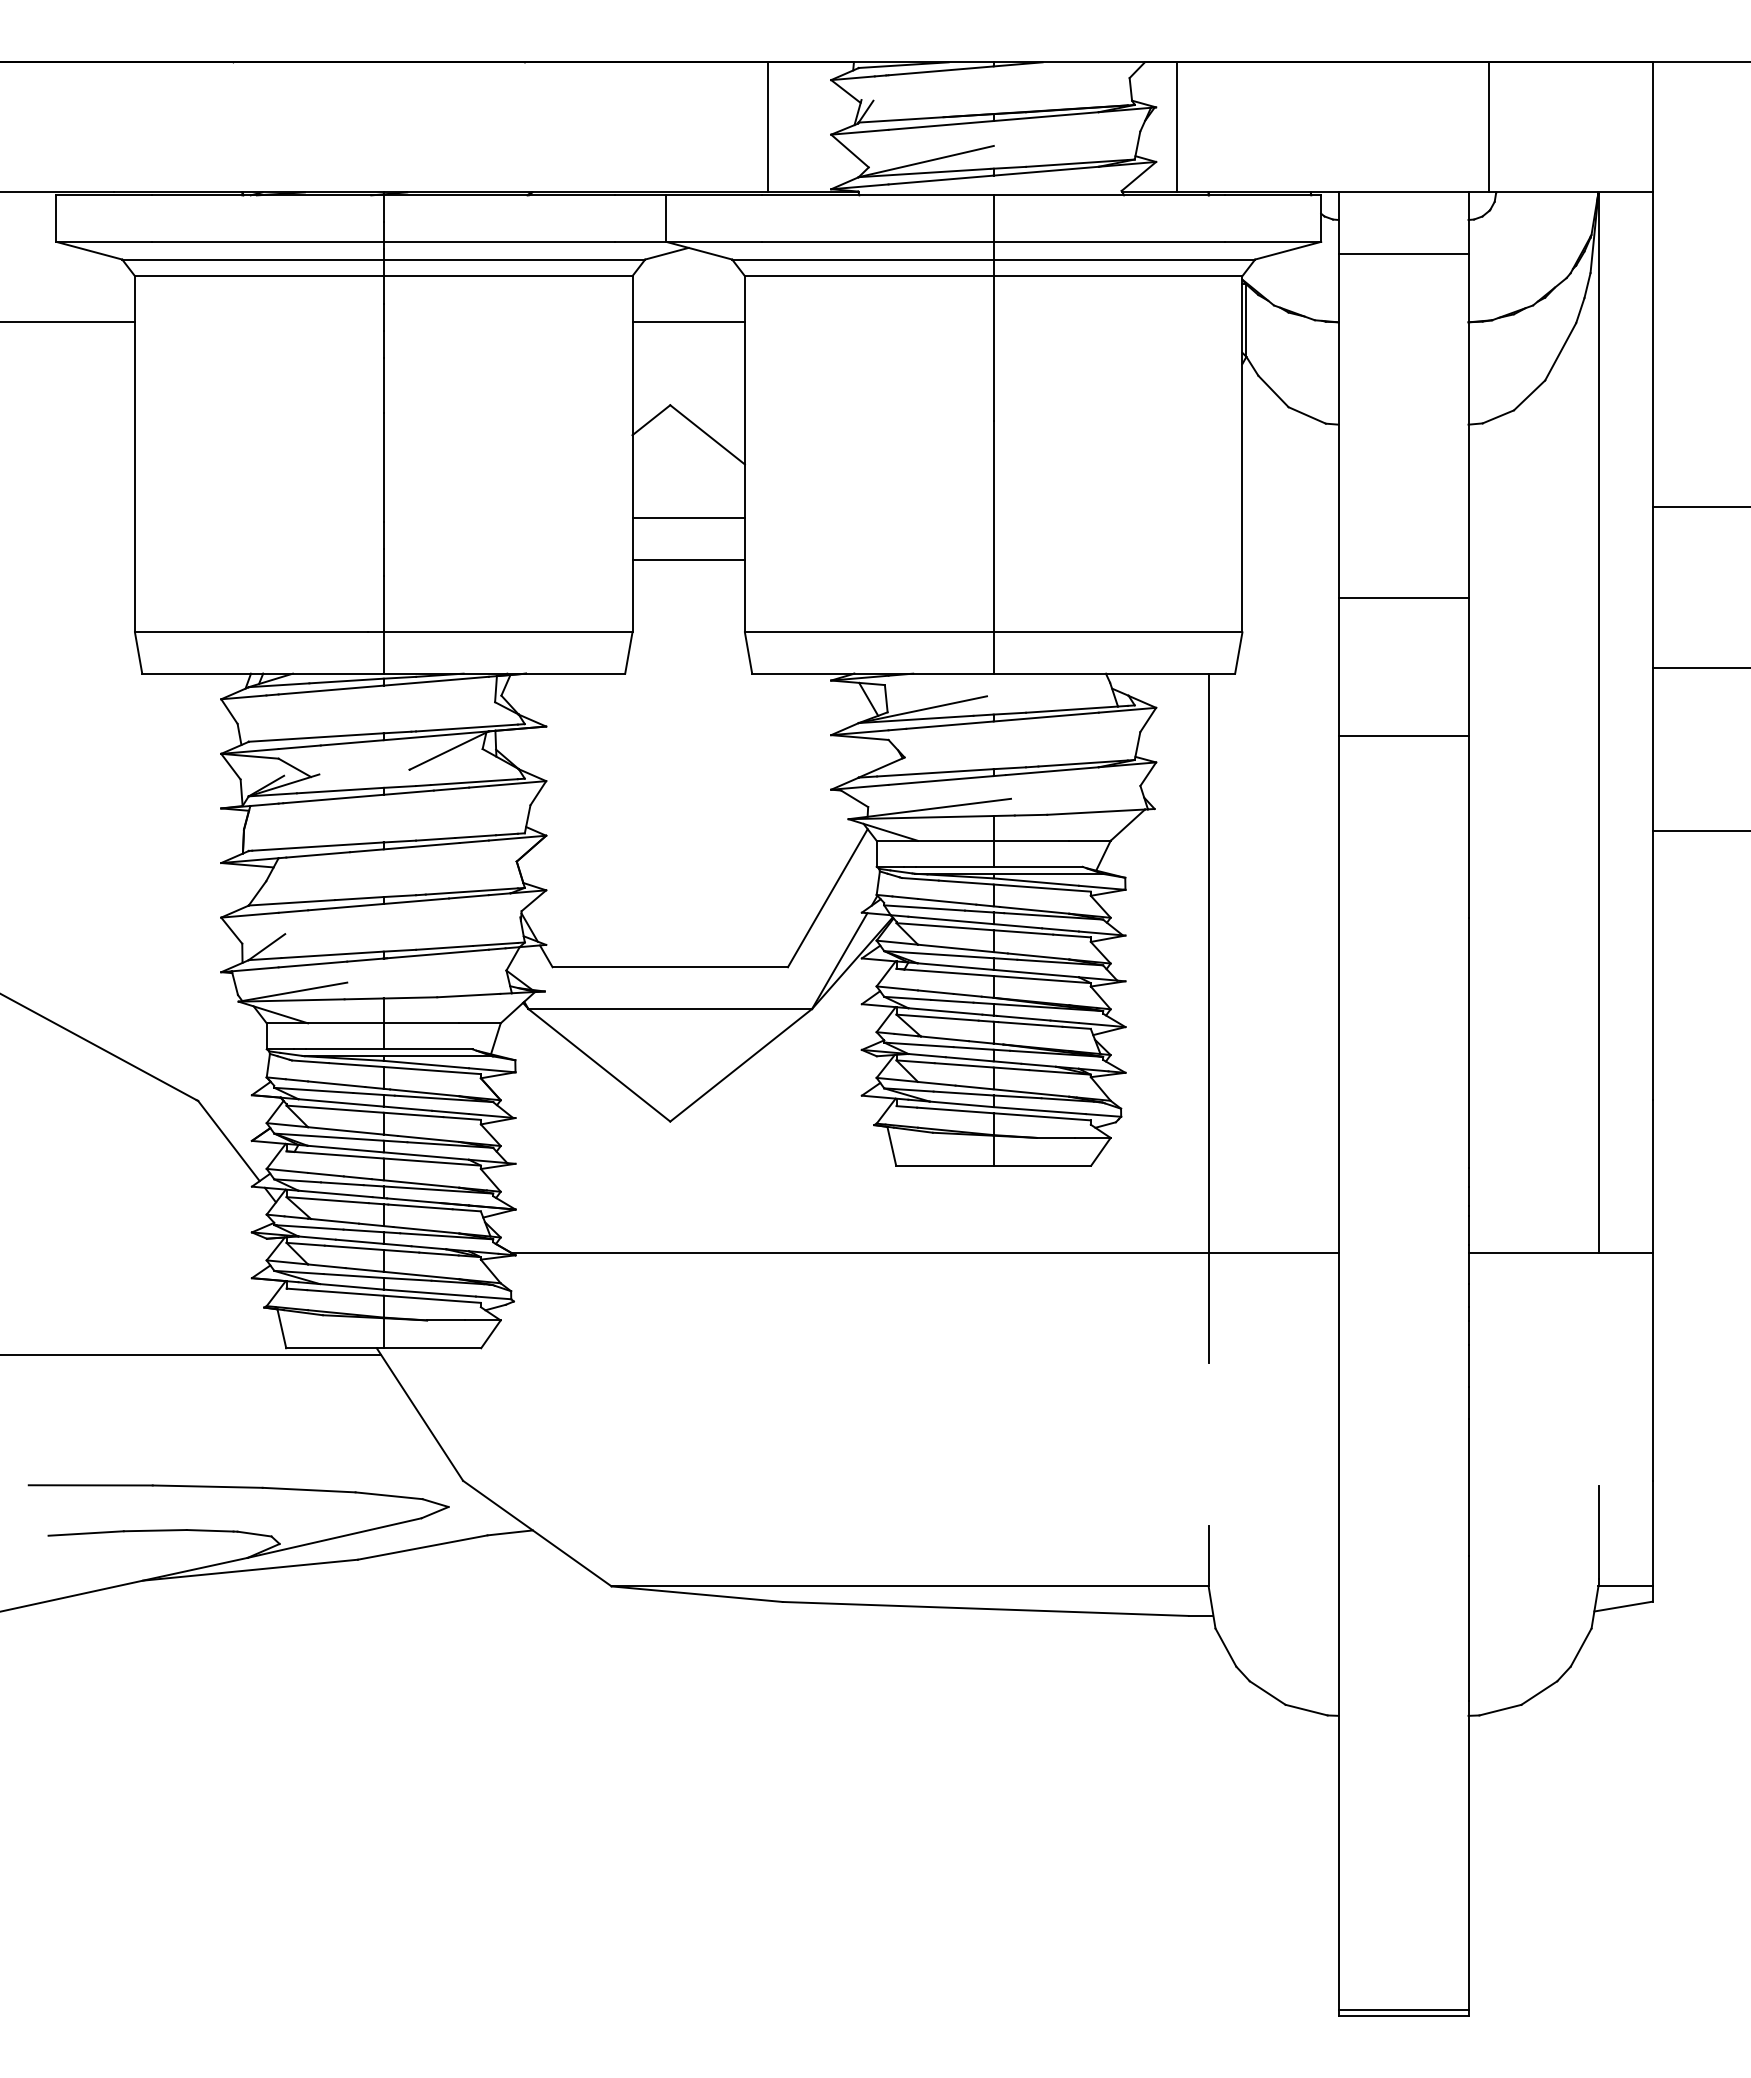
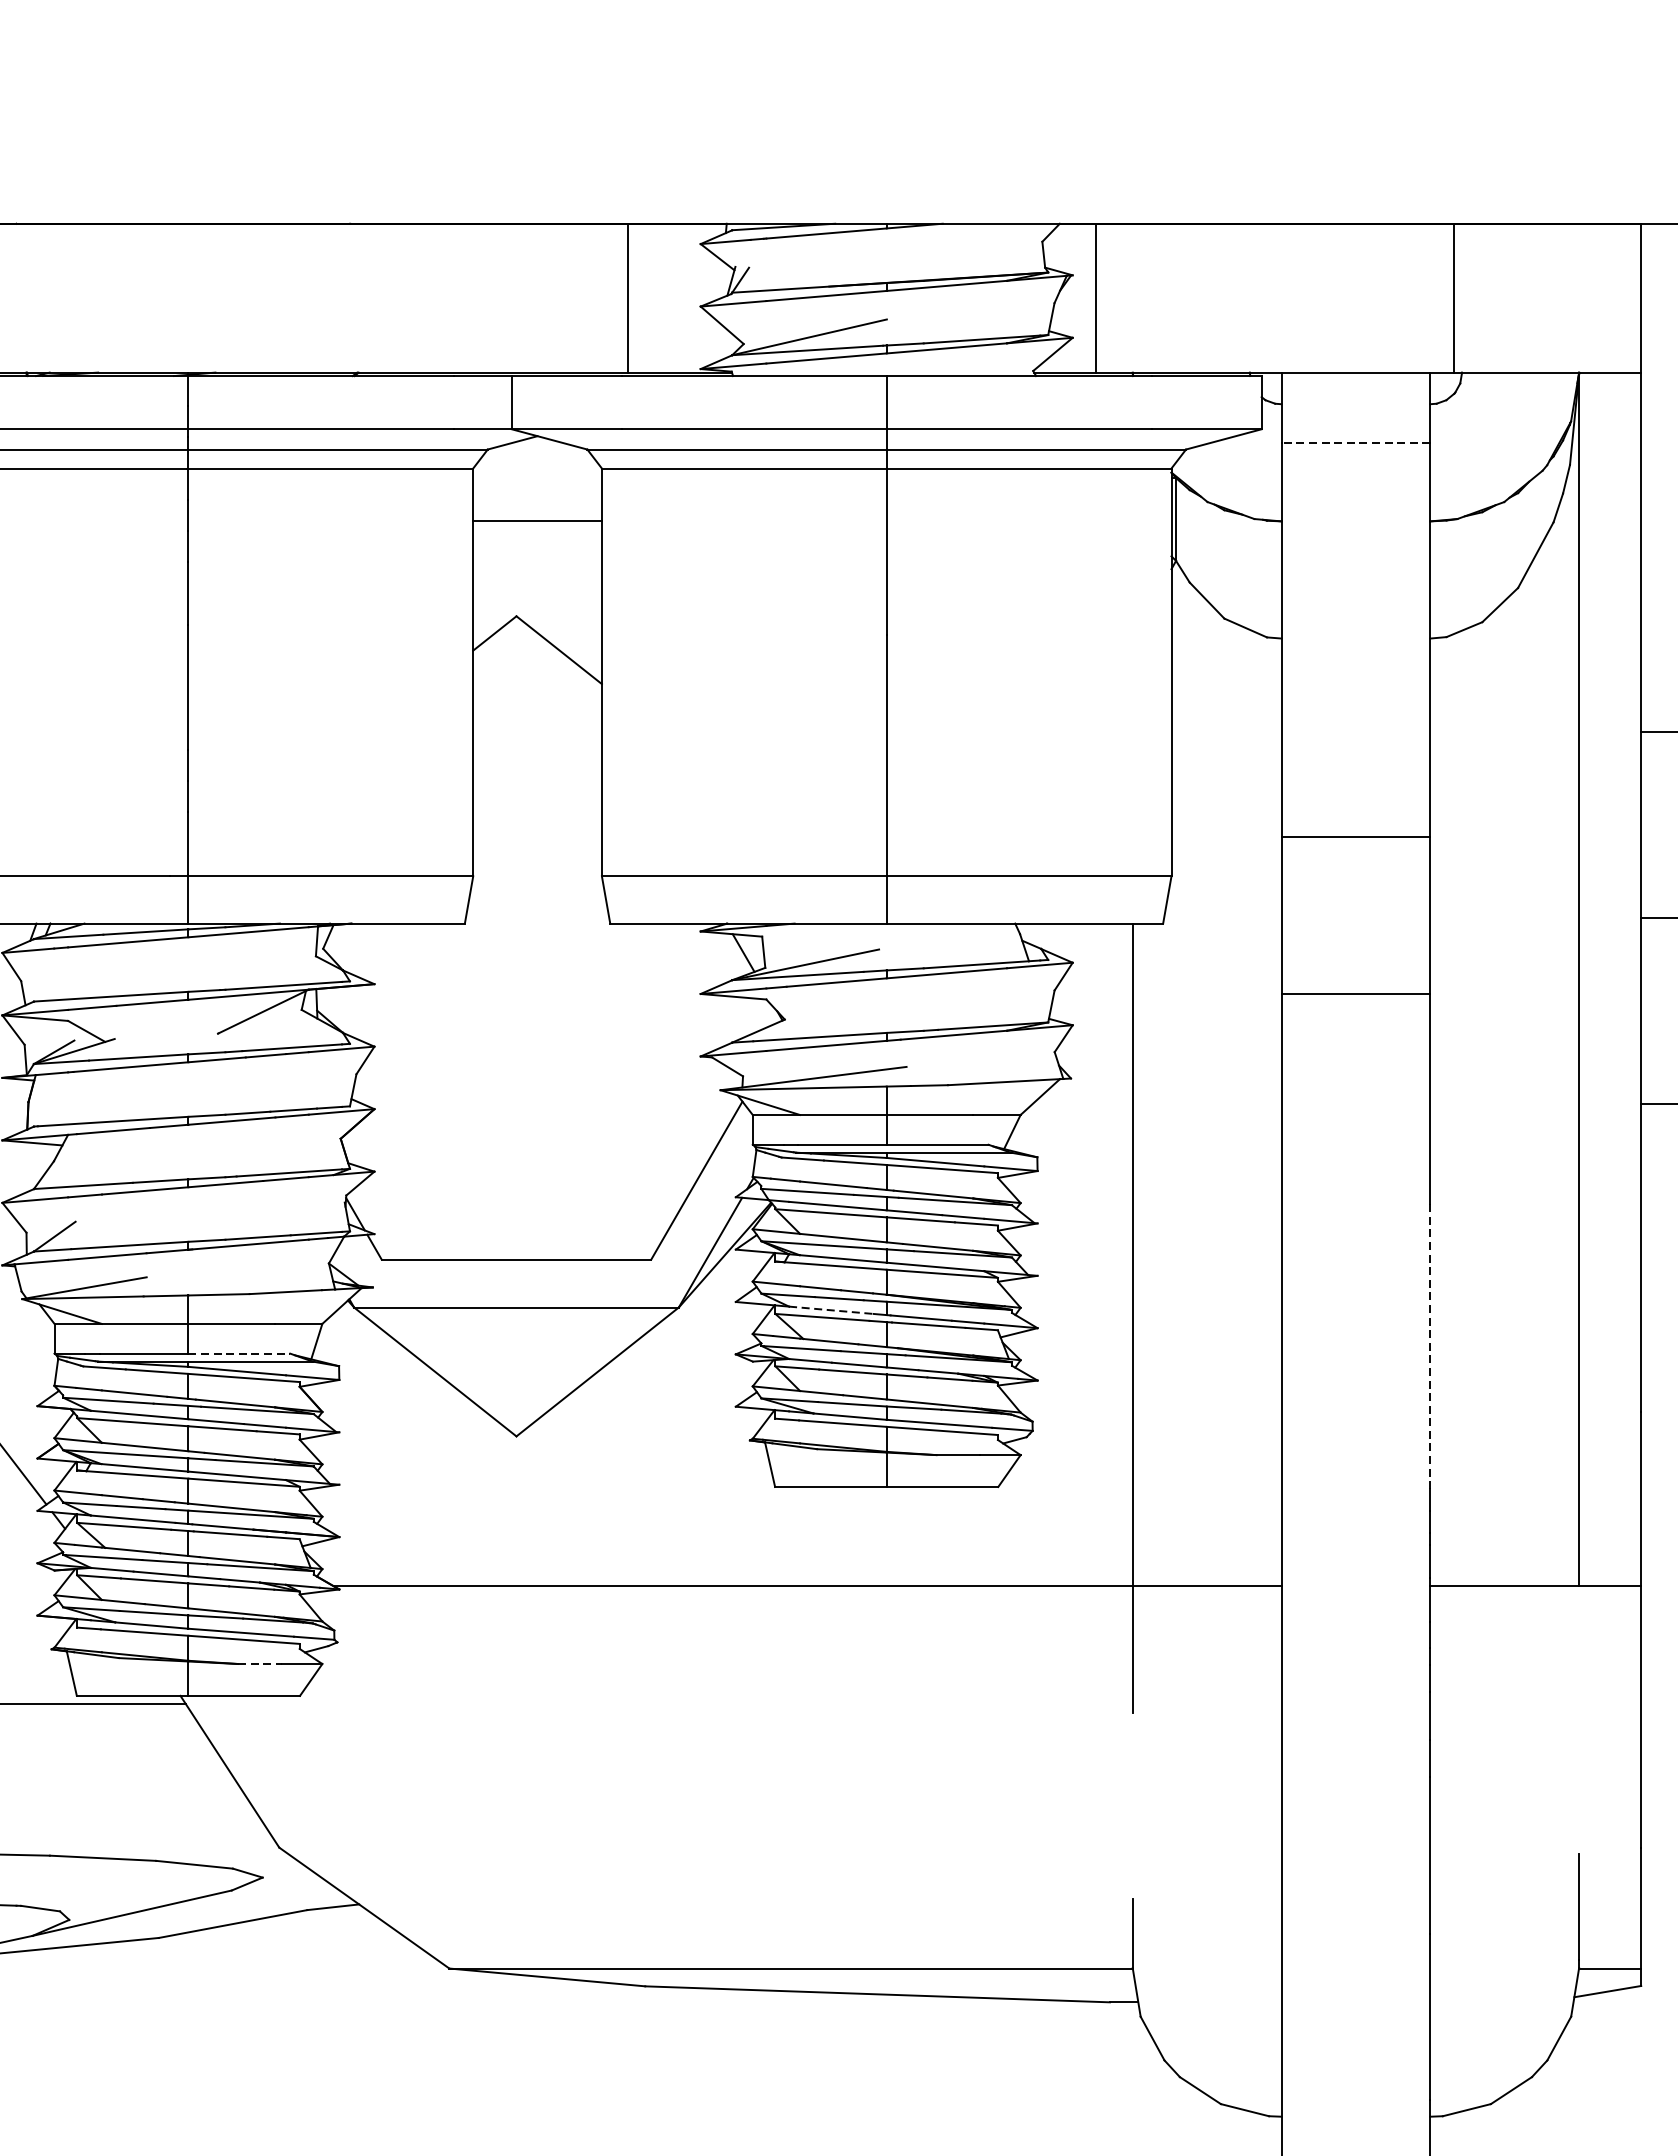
line: (1403, 253) -> (1355, 442), solid -> dashed
line: (688, 517) -> (537, 744), removed
line: (688, 559) -> (537, 792), removed
line: (945, 1011) -> (831, 1310), solid -> dashed
line: (1468, 1043) -> (1430, 1346), solid -> dashed
line: (428, 1049) -> (239, 1353), solid -> dashed
line: (446, 1320) -> (260, 1664), solid -> dashed

